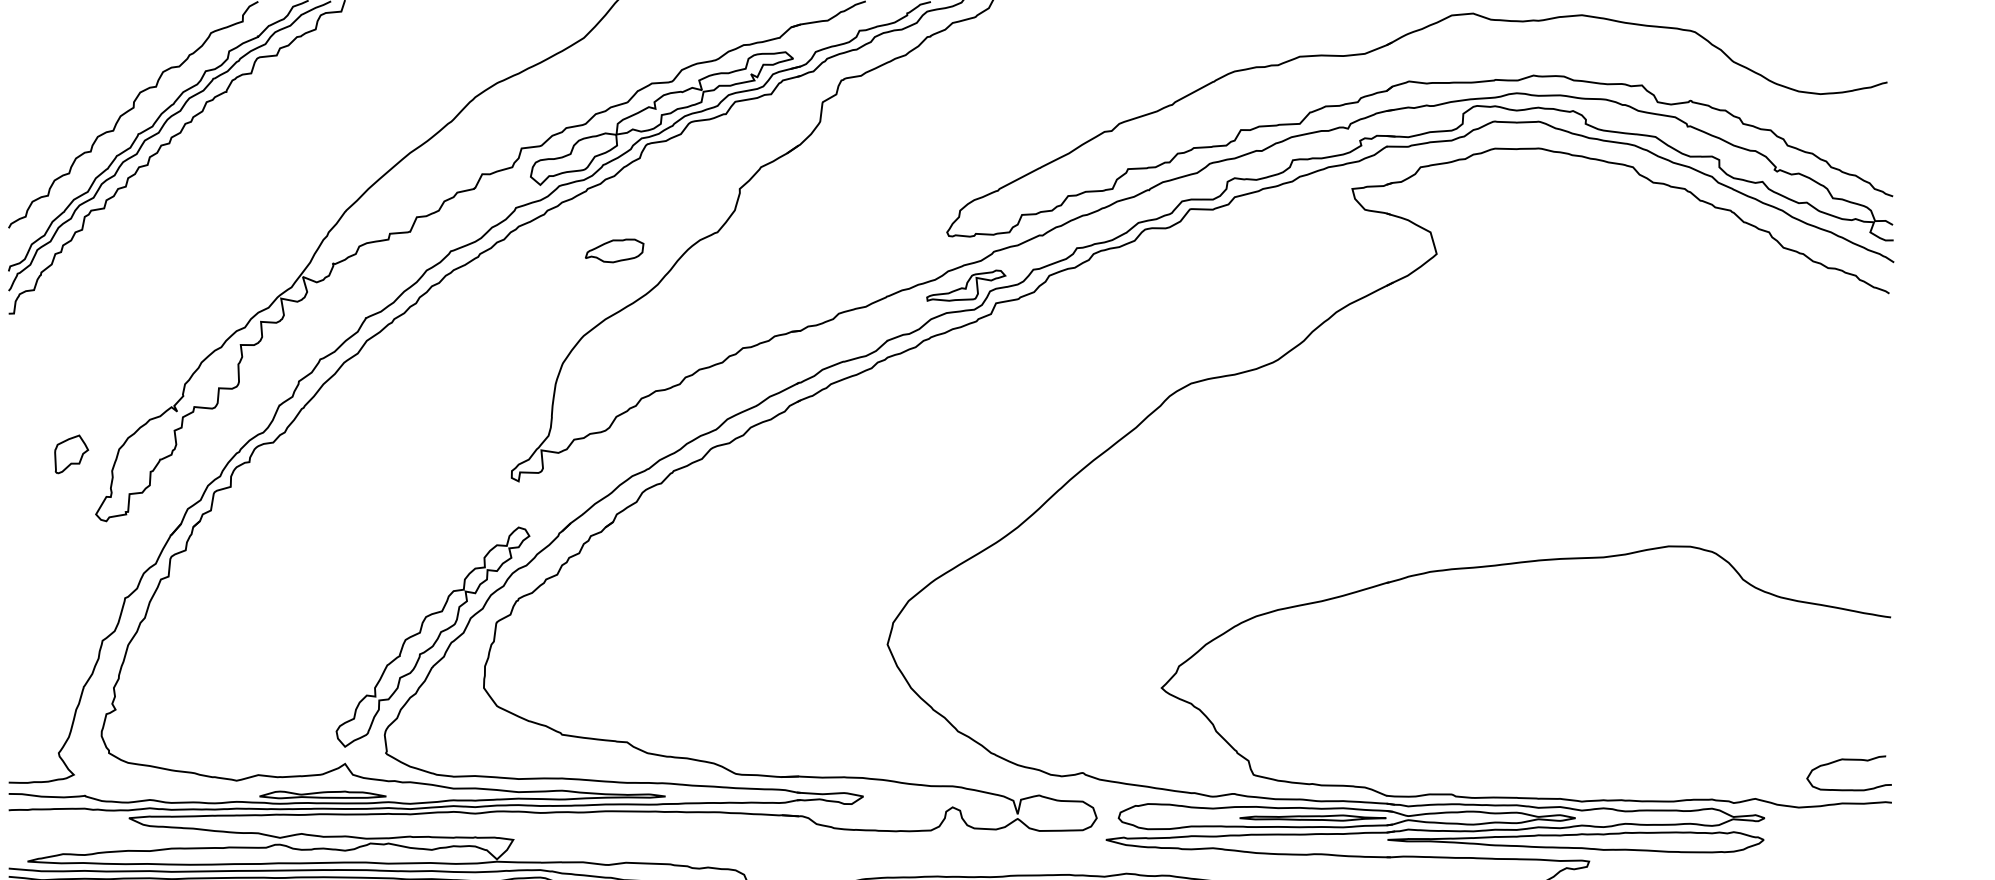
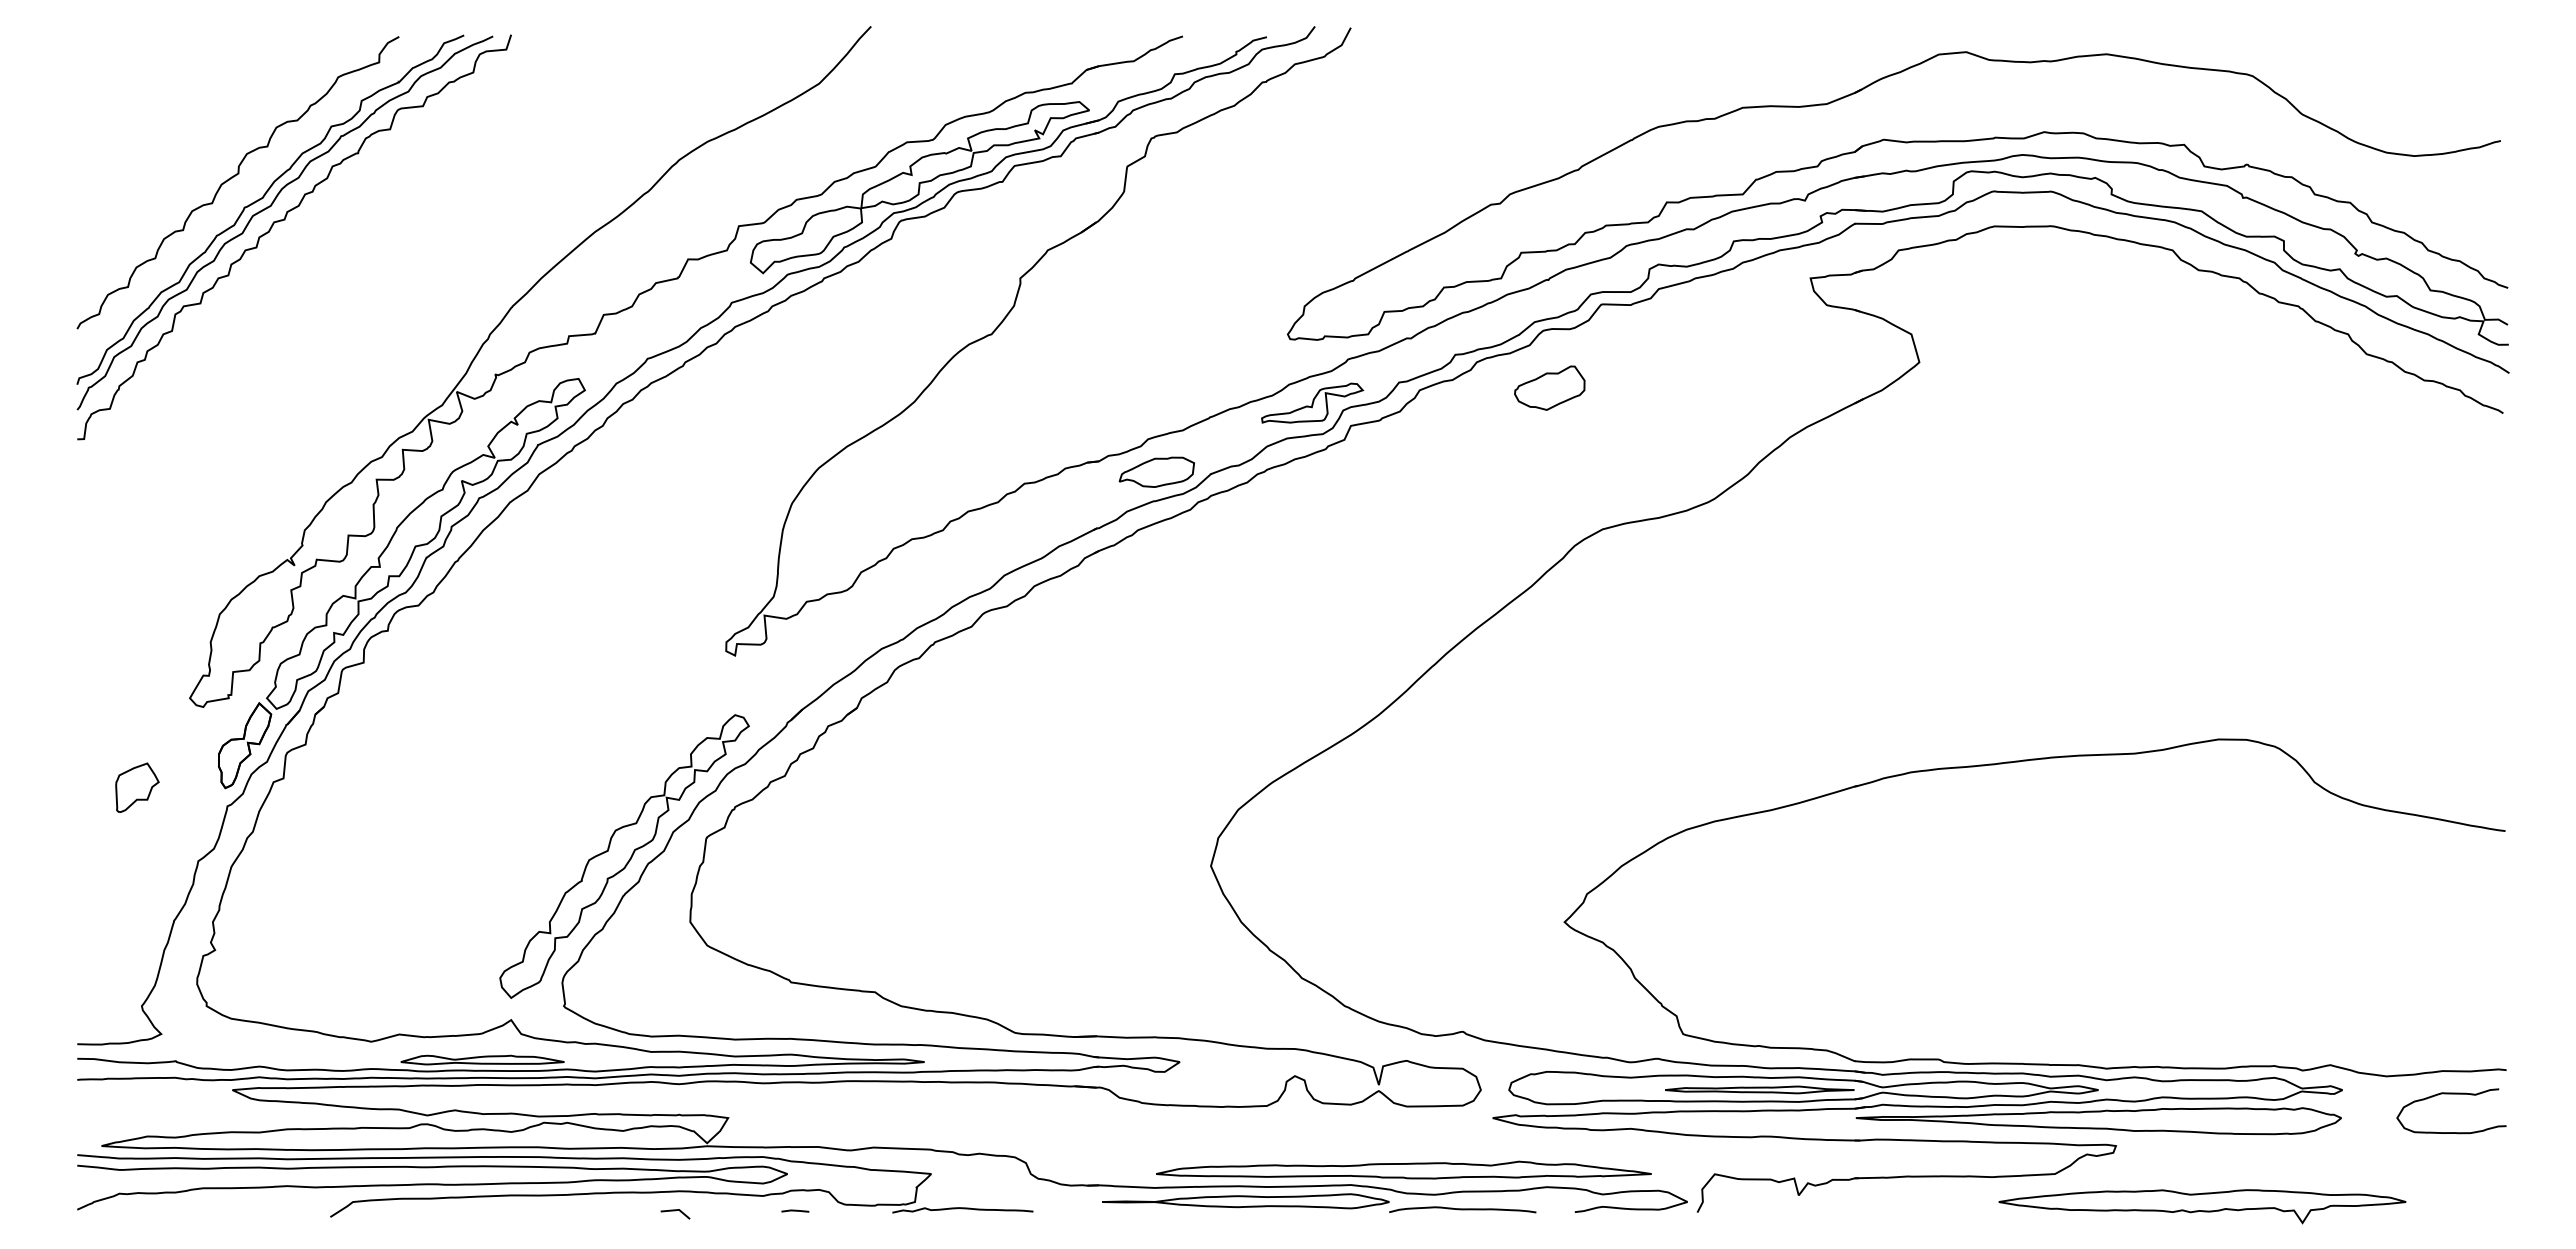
part: (614, 250) -> (1156, 471), moved
part: (1149, 273) -> (1549, 387), added
part: (258, 420) -> (399, 577), added
part: (71, 454) -> (137, 787), moved
curve: (1849, 760) -> (2451, 1094), moved

